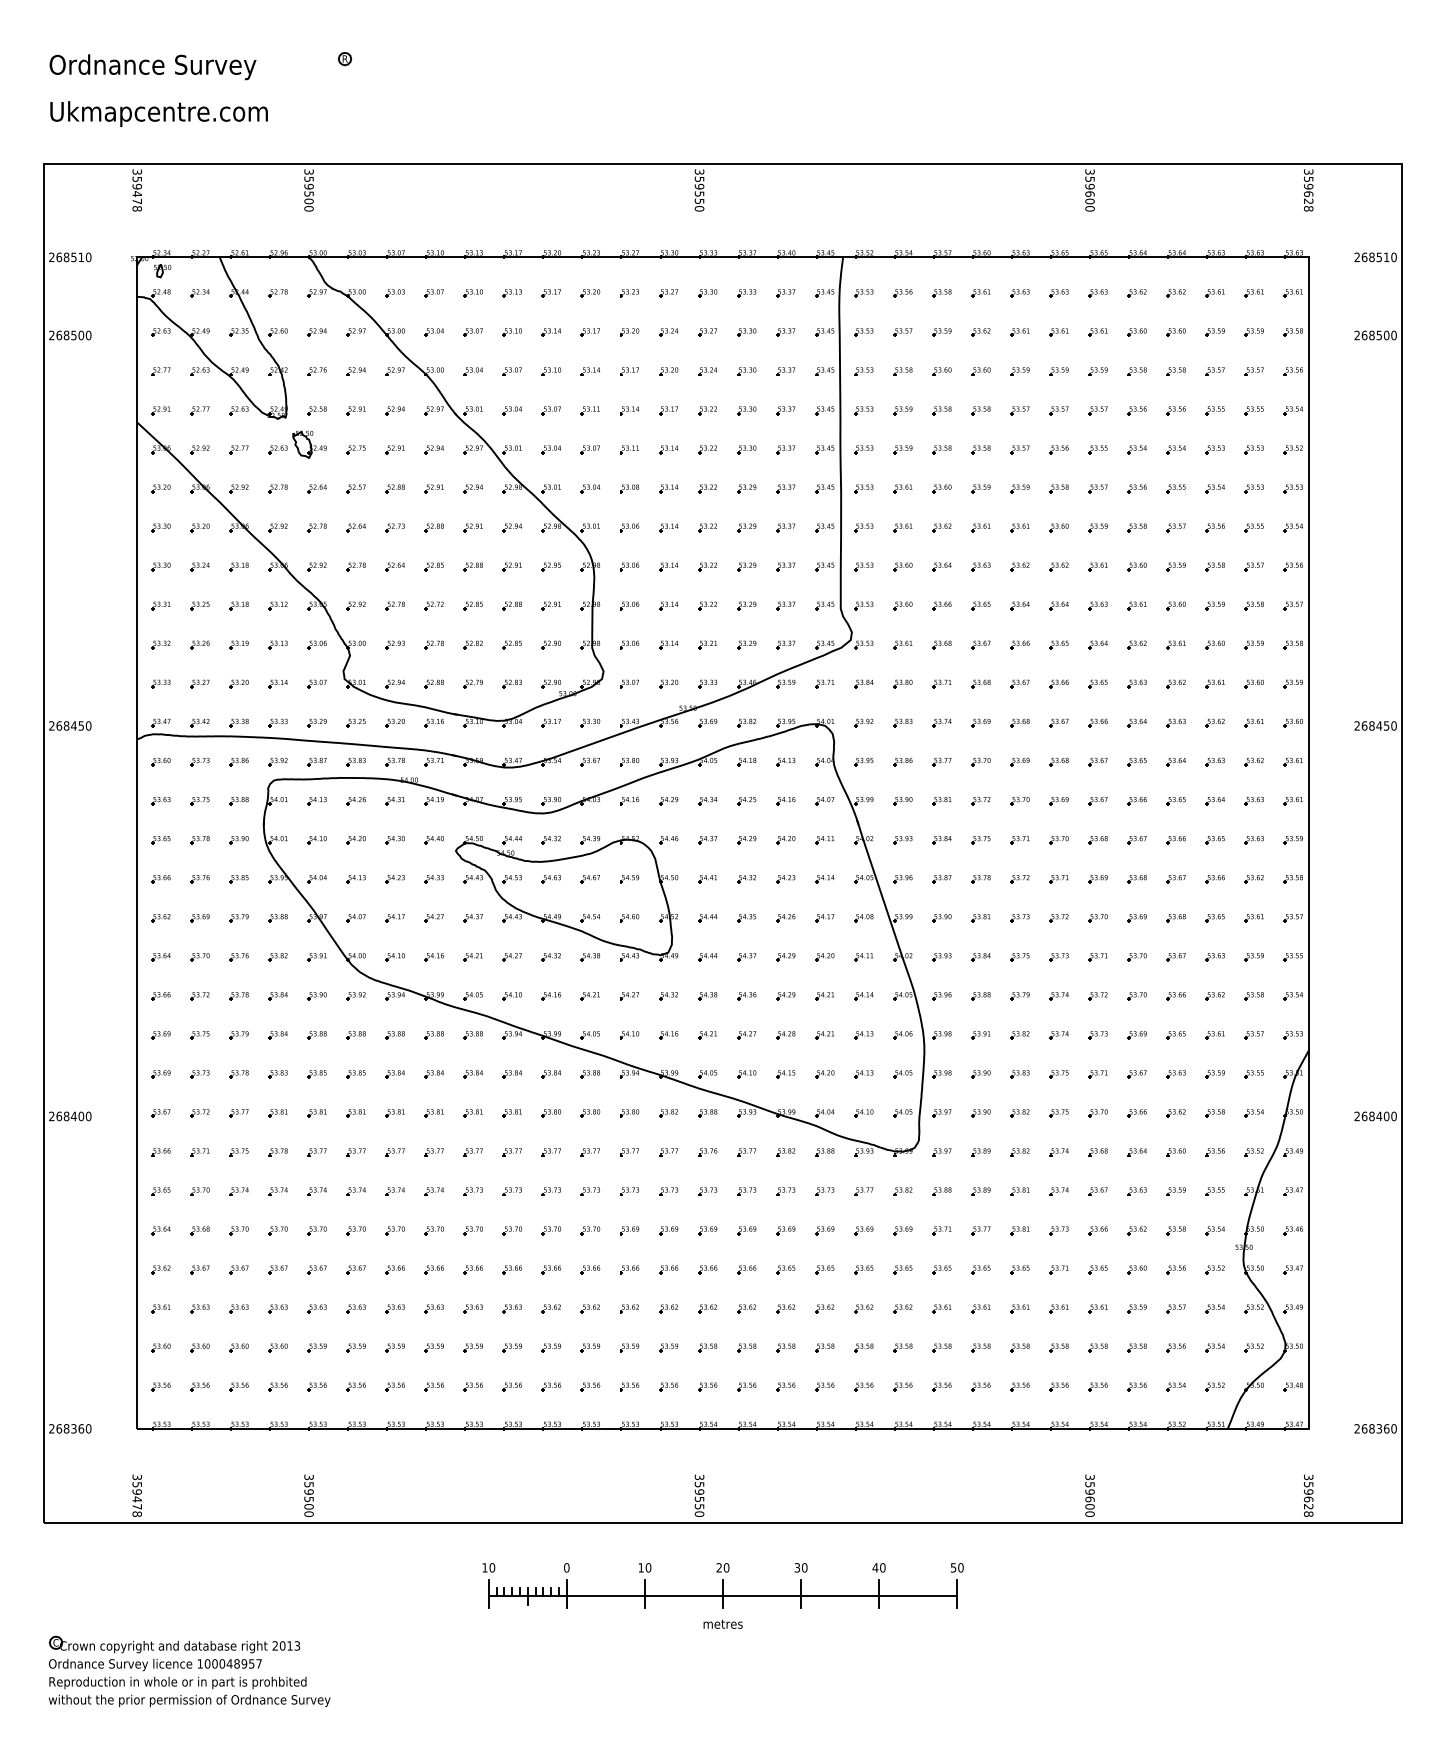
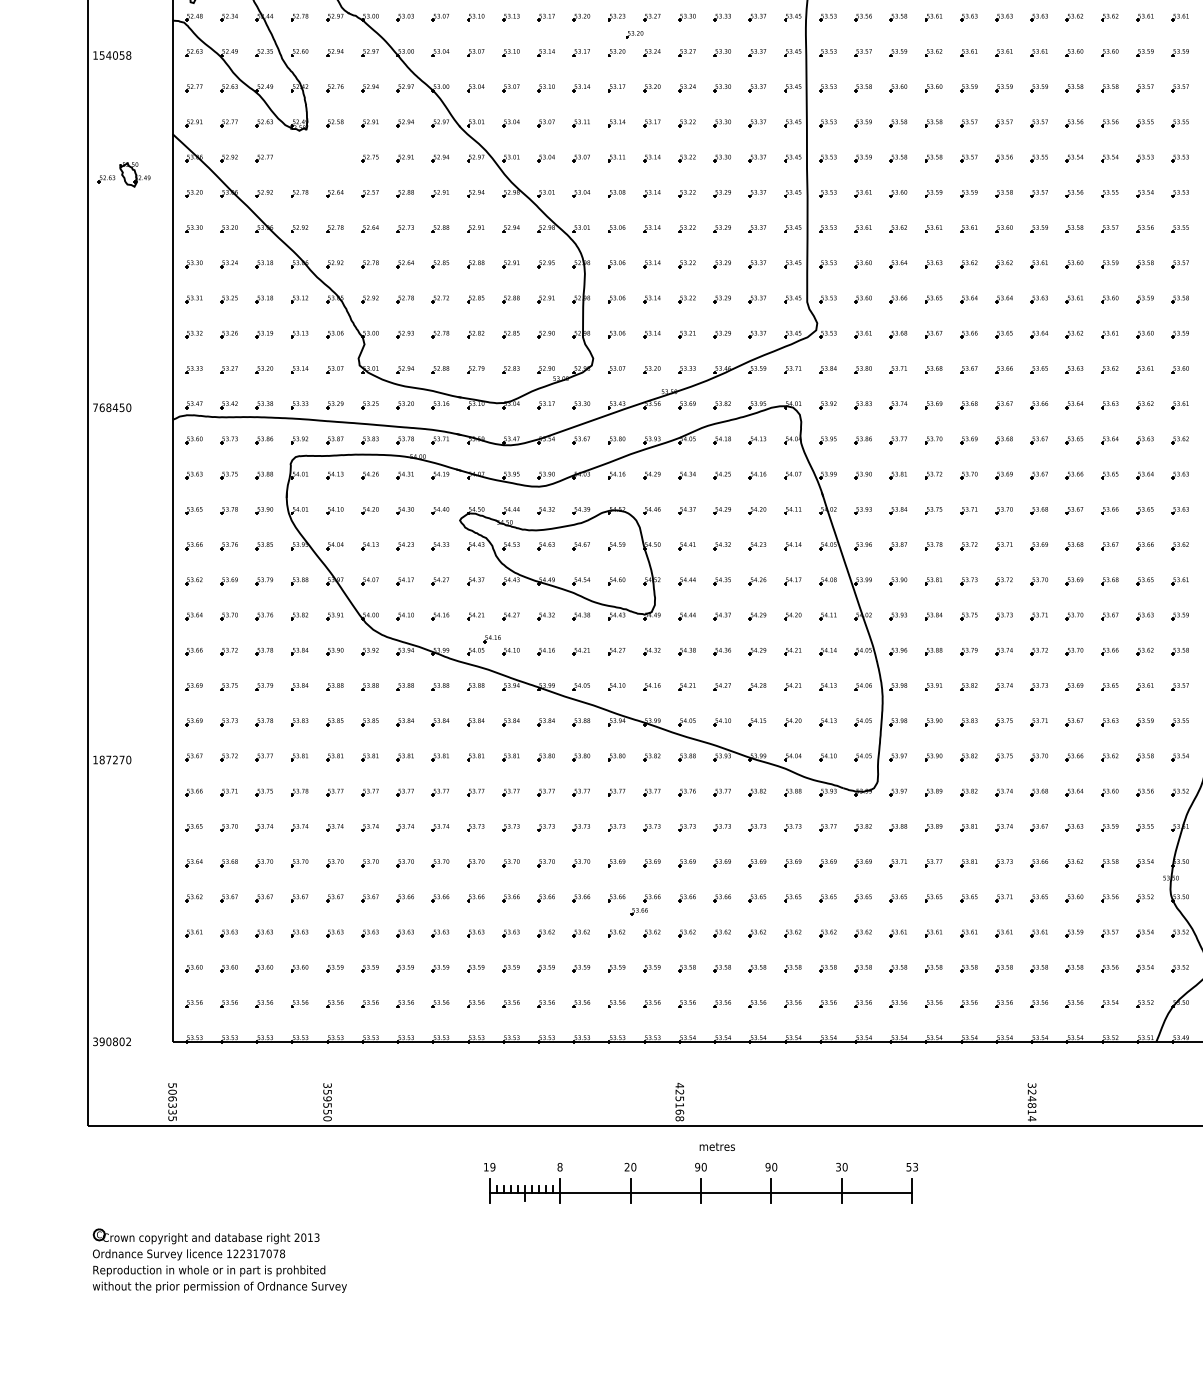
part: (649, 312) -> (634, 34), added
text: (70, 335) -> (112, 55), 268500 -> 154058
part: (297, 444) -> (124, 174), moved
text: (51, 725) -> (95, 407), 268450 -> 768450
part: (491, 982) -> (492, 639), added
text: (66, 1116) -> (108, 760), 268400 -> 187270
part: (654, 1284) -> (639, 911), added
text: (70, 1428) -> (112, 1041), 268360 -> 390802
text: (137, 1495) -> (172, 1101), 359478 -> 506335
text: (699, 1495) -> (679, 1101), 359550 -> 425168
text: (1089, 1499) -> (1031, 1105), 359600 -> 324814
text: (308, 1506) -> (327, 1111), 359500 -> 359550
text: (492, 1567) -> (493, 1166), 10 -> 19
text: (566, 1567) -> (559, 1166), 0 -> 8
text: (640, 1567) -> (626, 1166), 10 -> 20
text: (719, 1567) -> (697, 1166), 20 -> 90
text: (797, 1567) -> (768, 1166), 30 -> 90
text: (875, 1567) -> (838, 1166), 40 -> 30
text: (960, 1567) -> (915, 1166), 50 -> 53
text: (722, 1623) -> (716, 1146), moved
text: (232, 1663) -> (258, 1253), 100048957 -> 122317078

